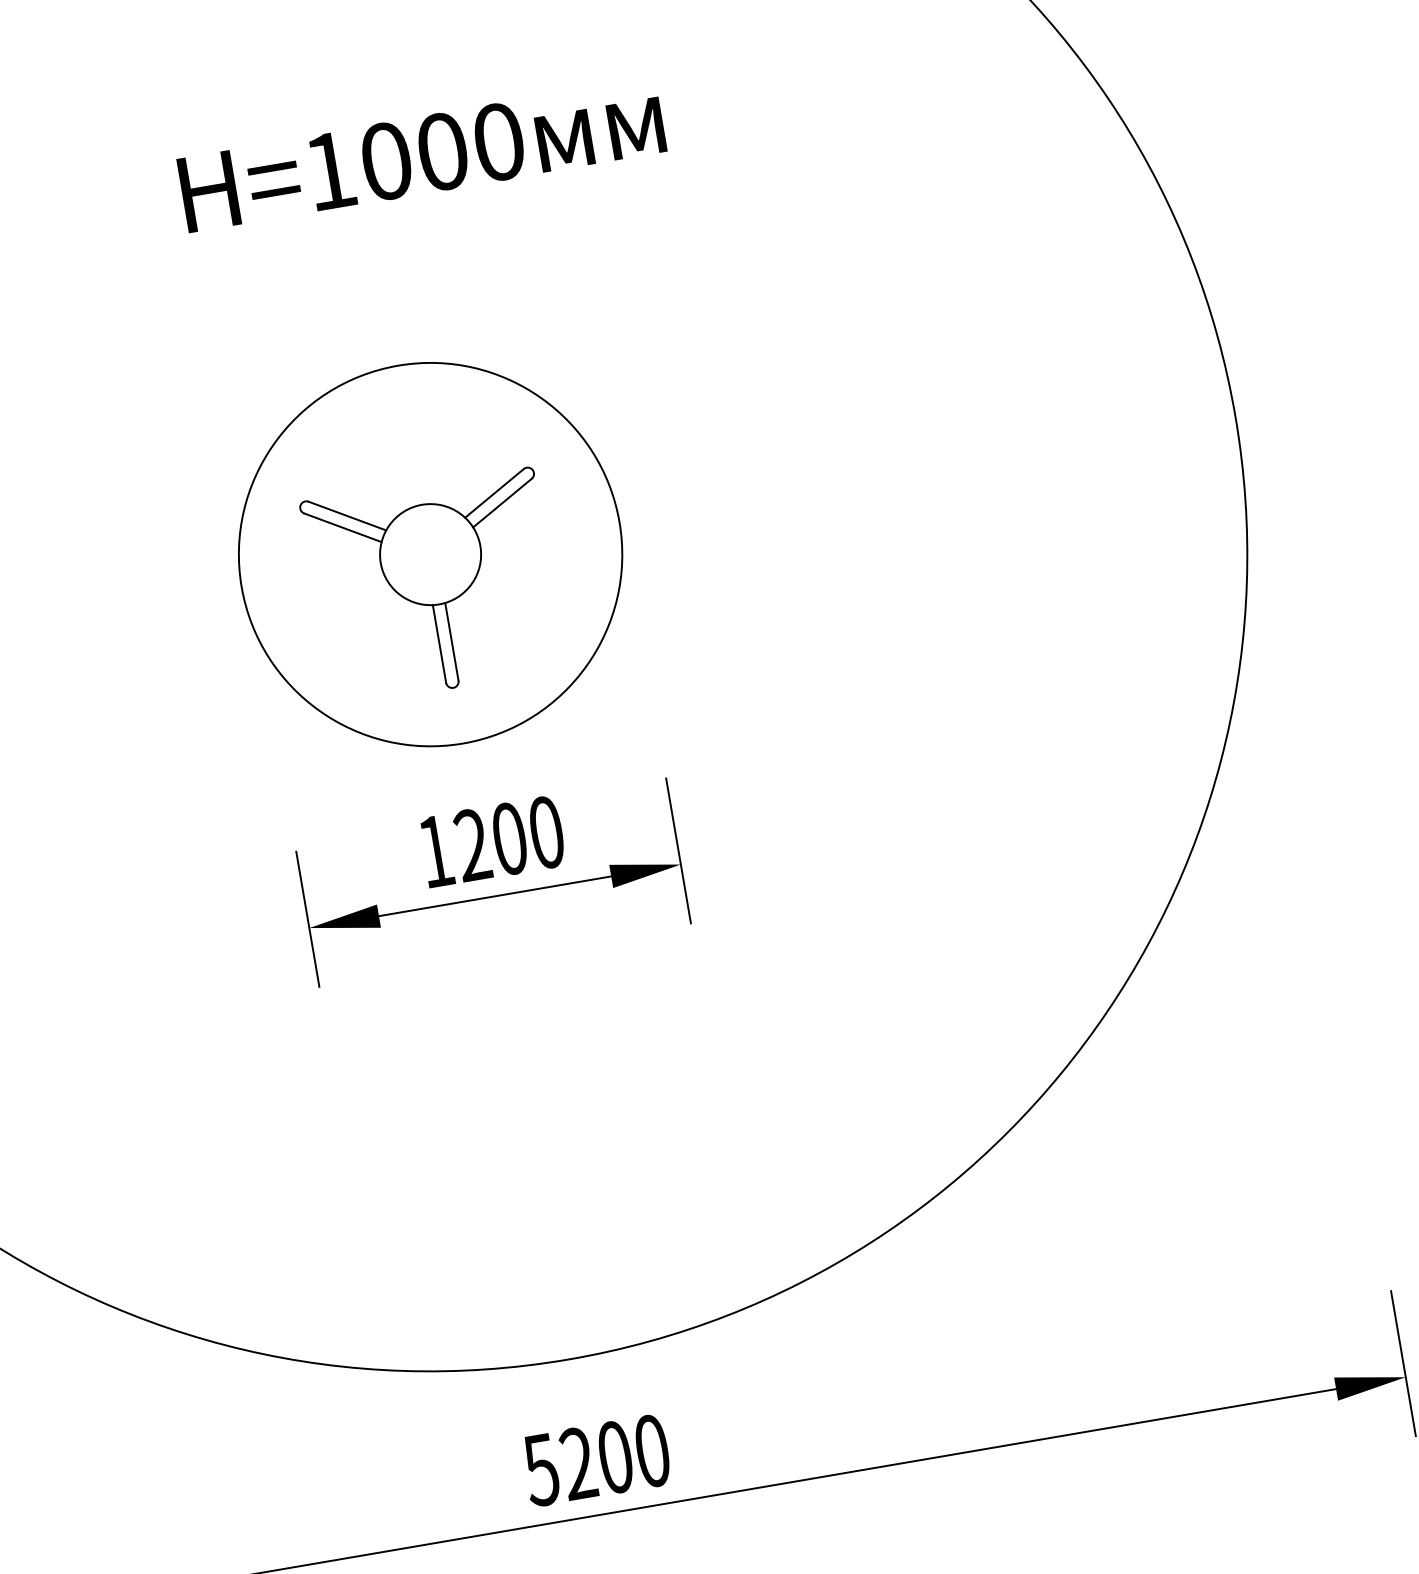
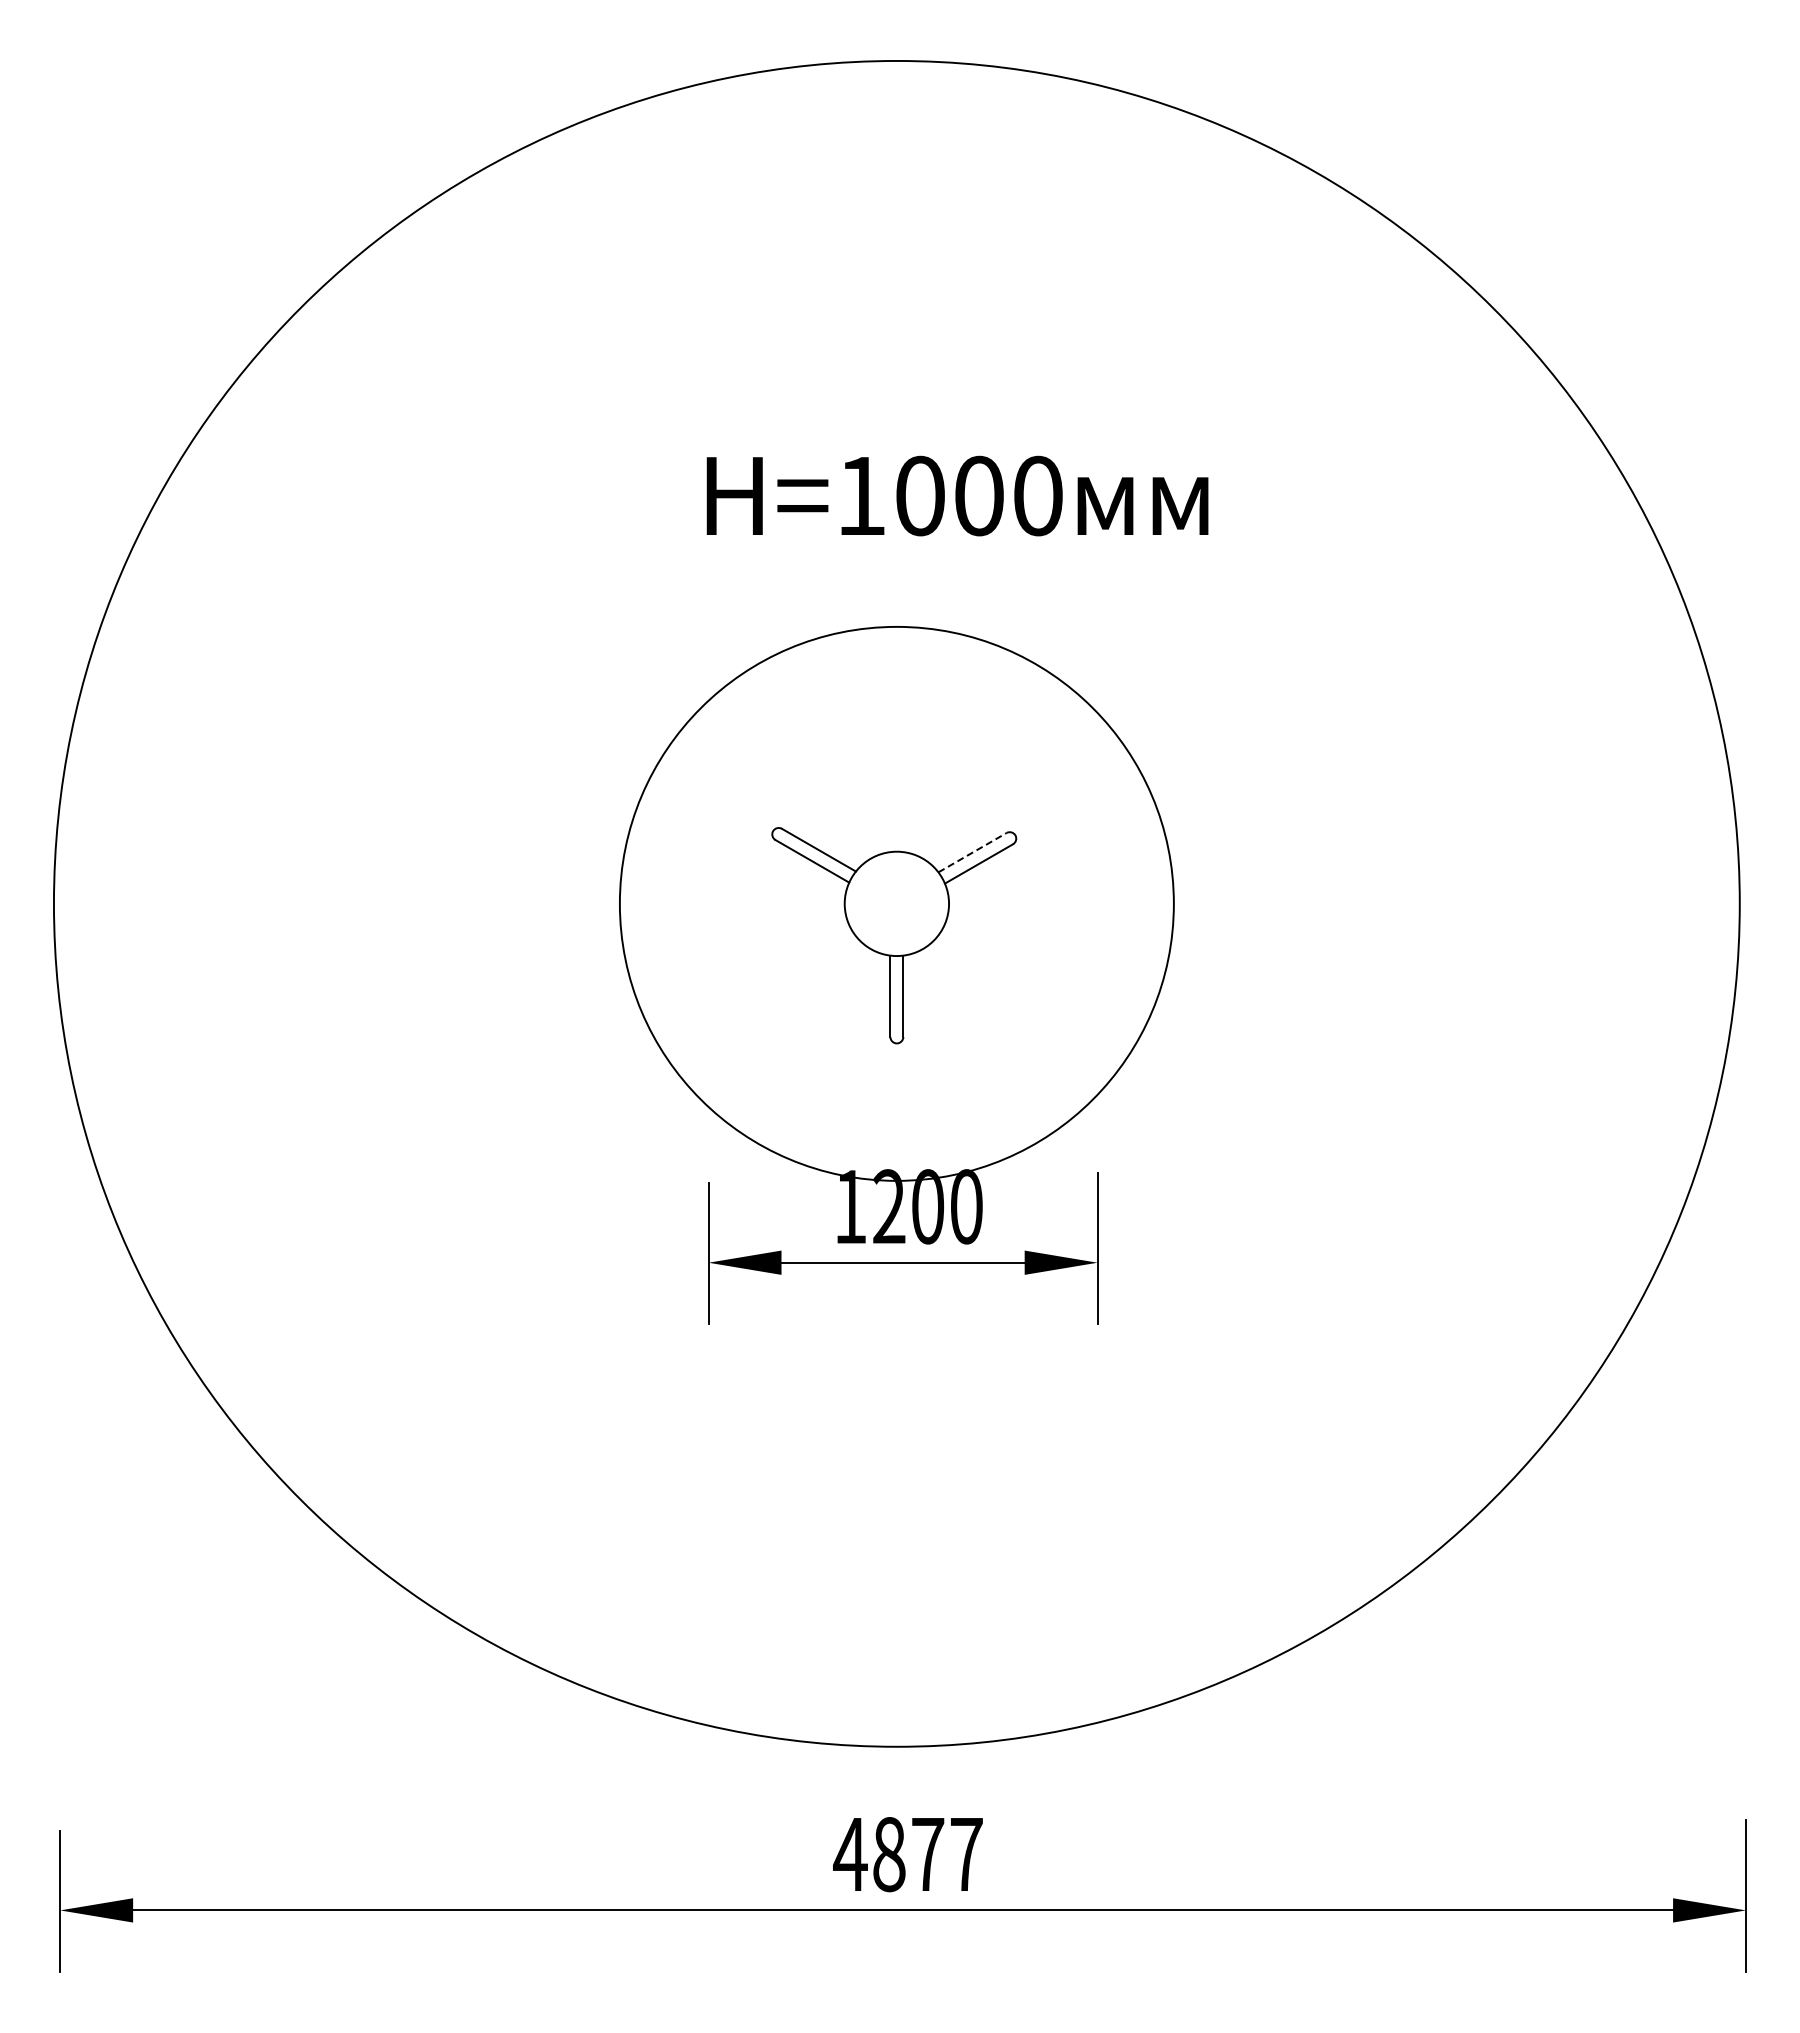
line: (494, 493) -> (972, 852), solid -> dashed
circle: (430, 554) -> (896, 903), size x1.4
text: (595, 1460) -> (907, 1854), 5200 -> 4877

